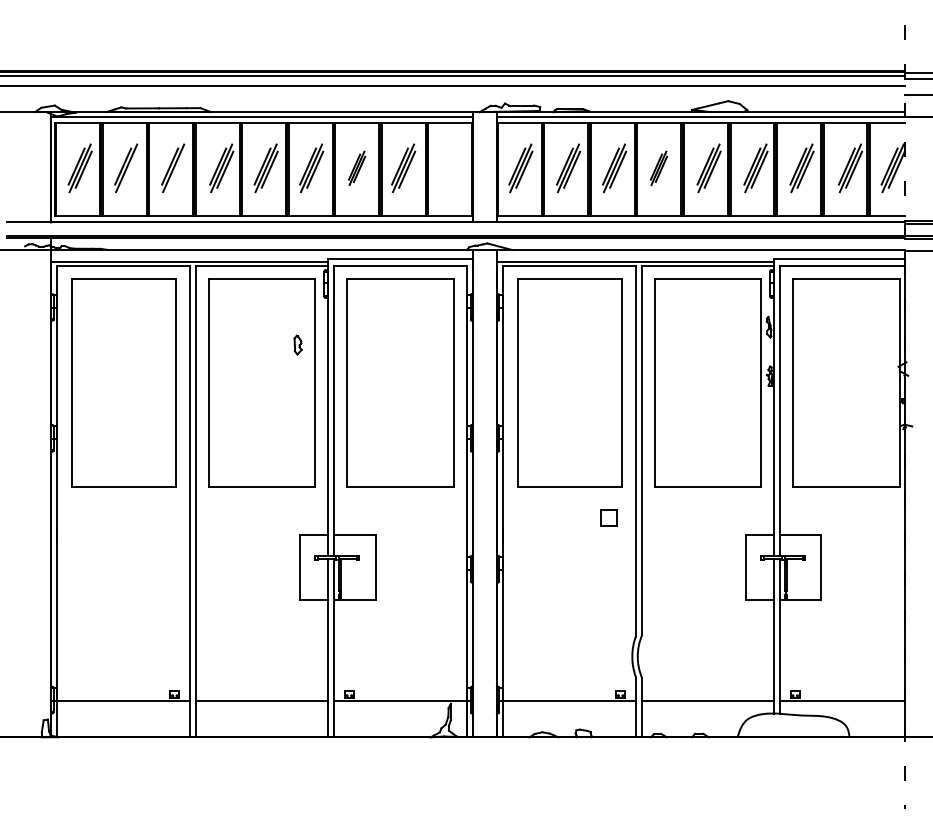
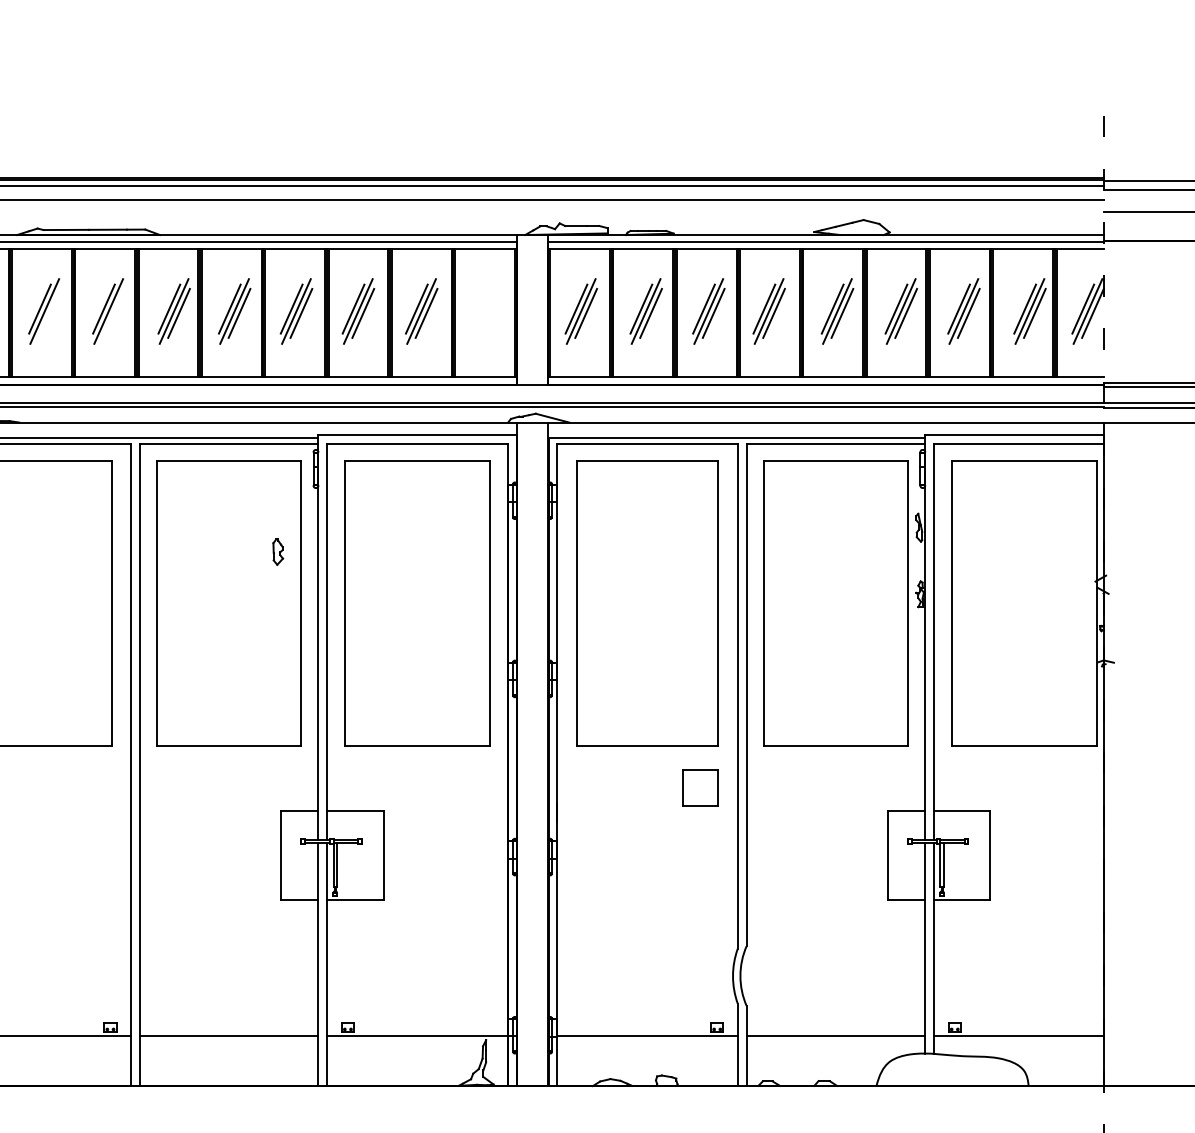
part: (356, 168) -> (357, 311), size x1.43
part: (658, 168) -> (768, 311), size x1.43
part: (608, 517) -> (700, 786), size x1.67

